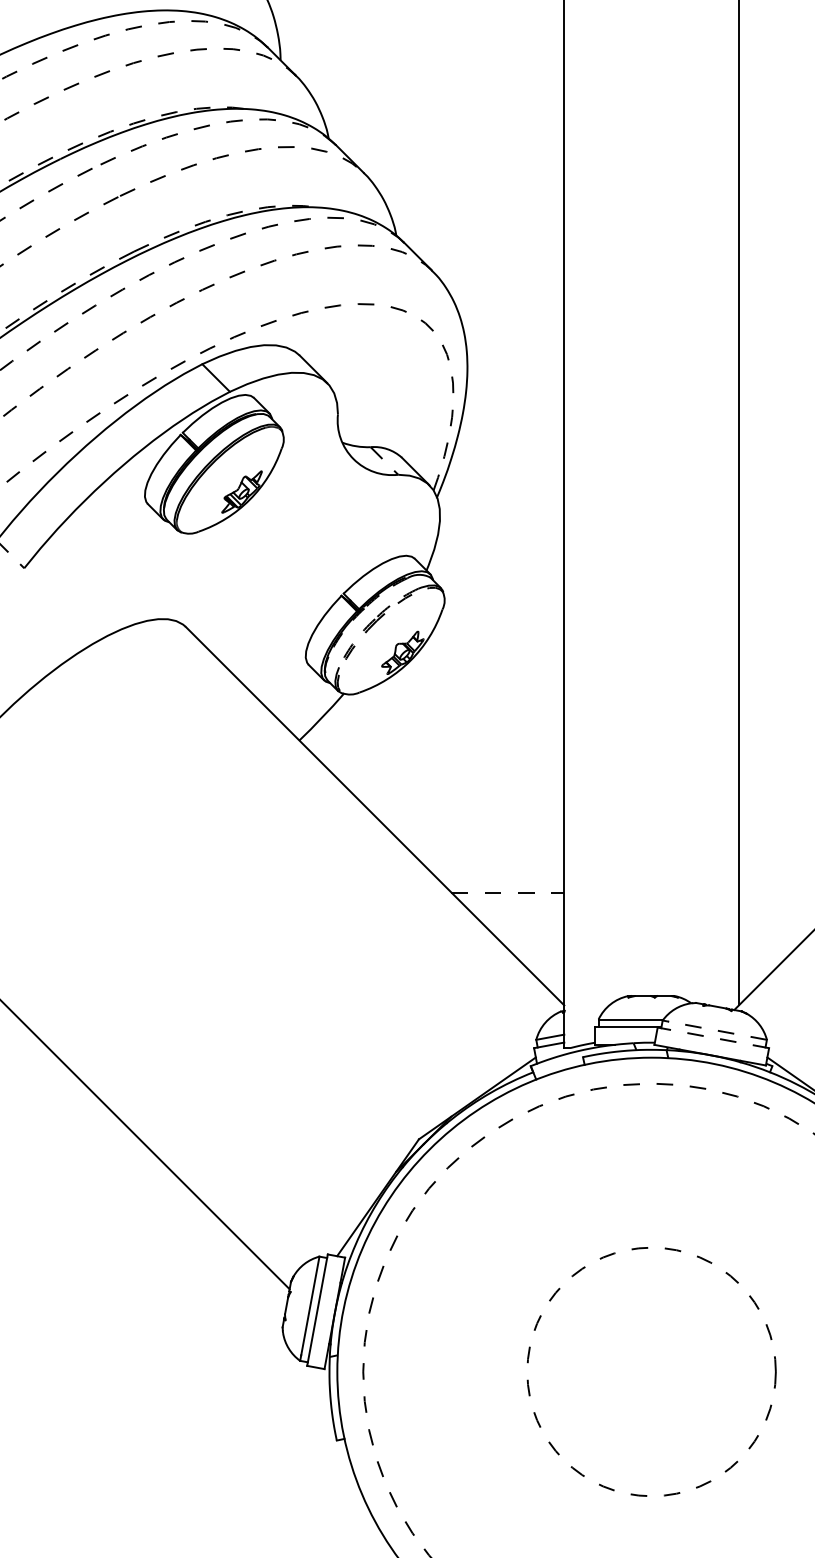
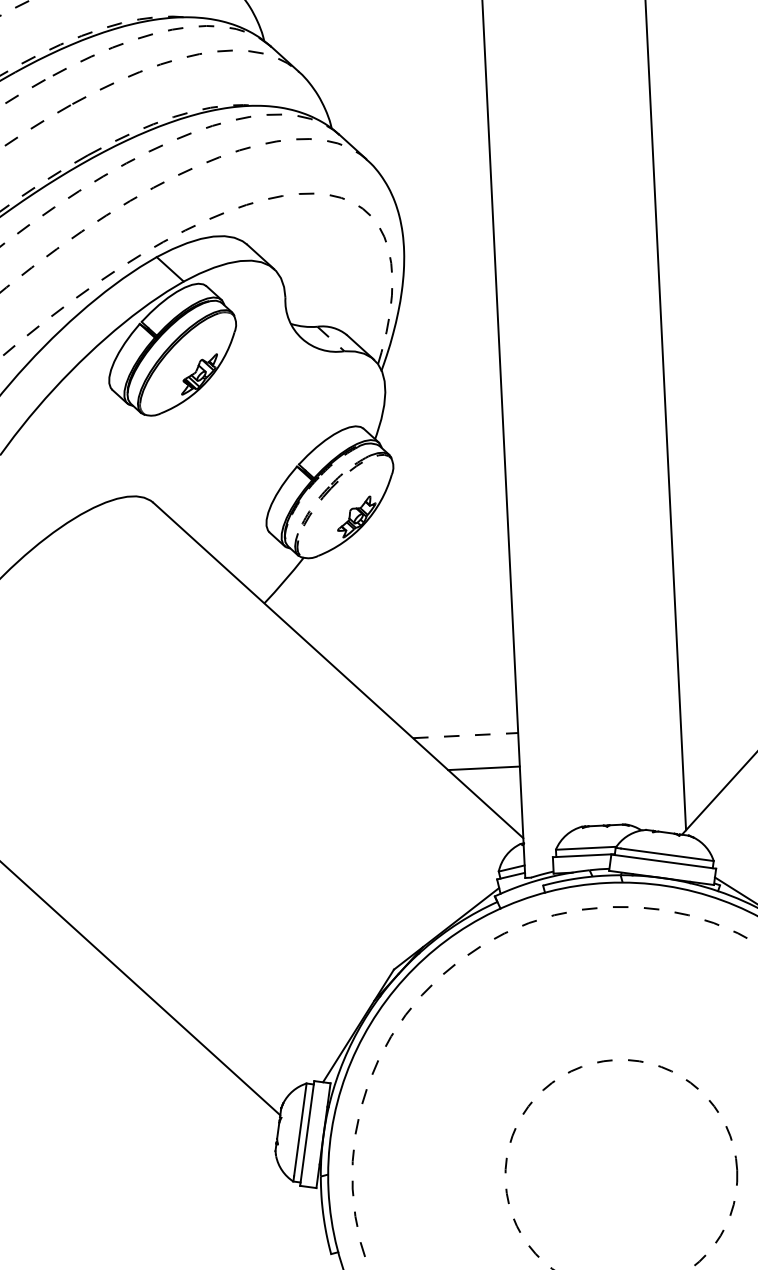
line: (525, 928) -> (483, 768), added
line: (717, 1030) -> (667, 854), dashed -> solid
line: (713, 1037) -> (663, 861), dashed -> solid

